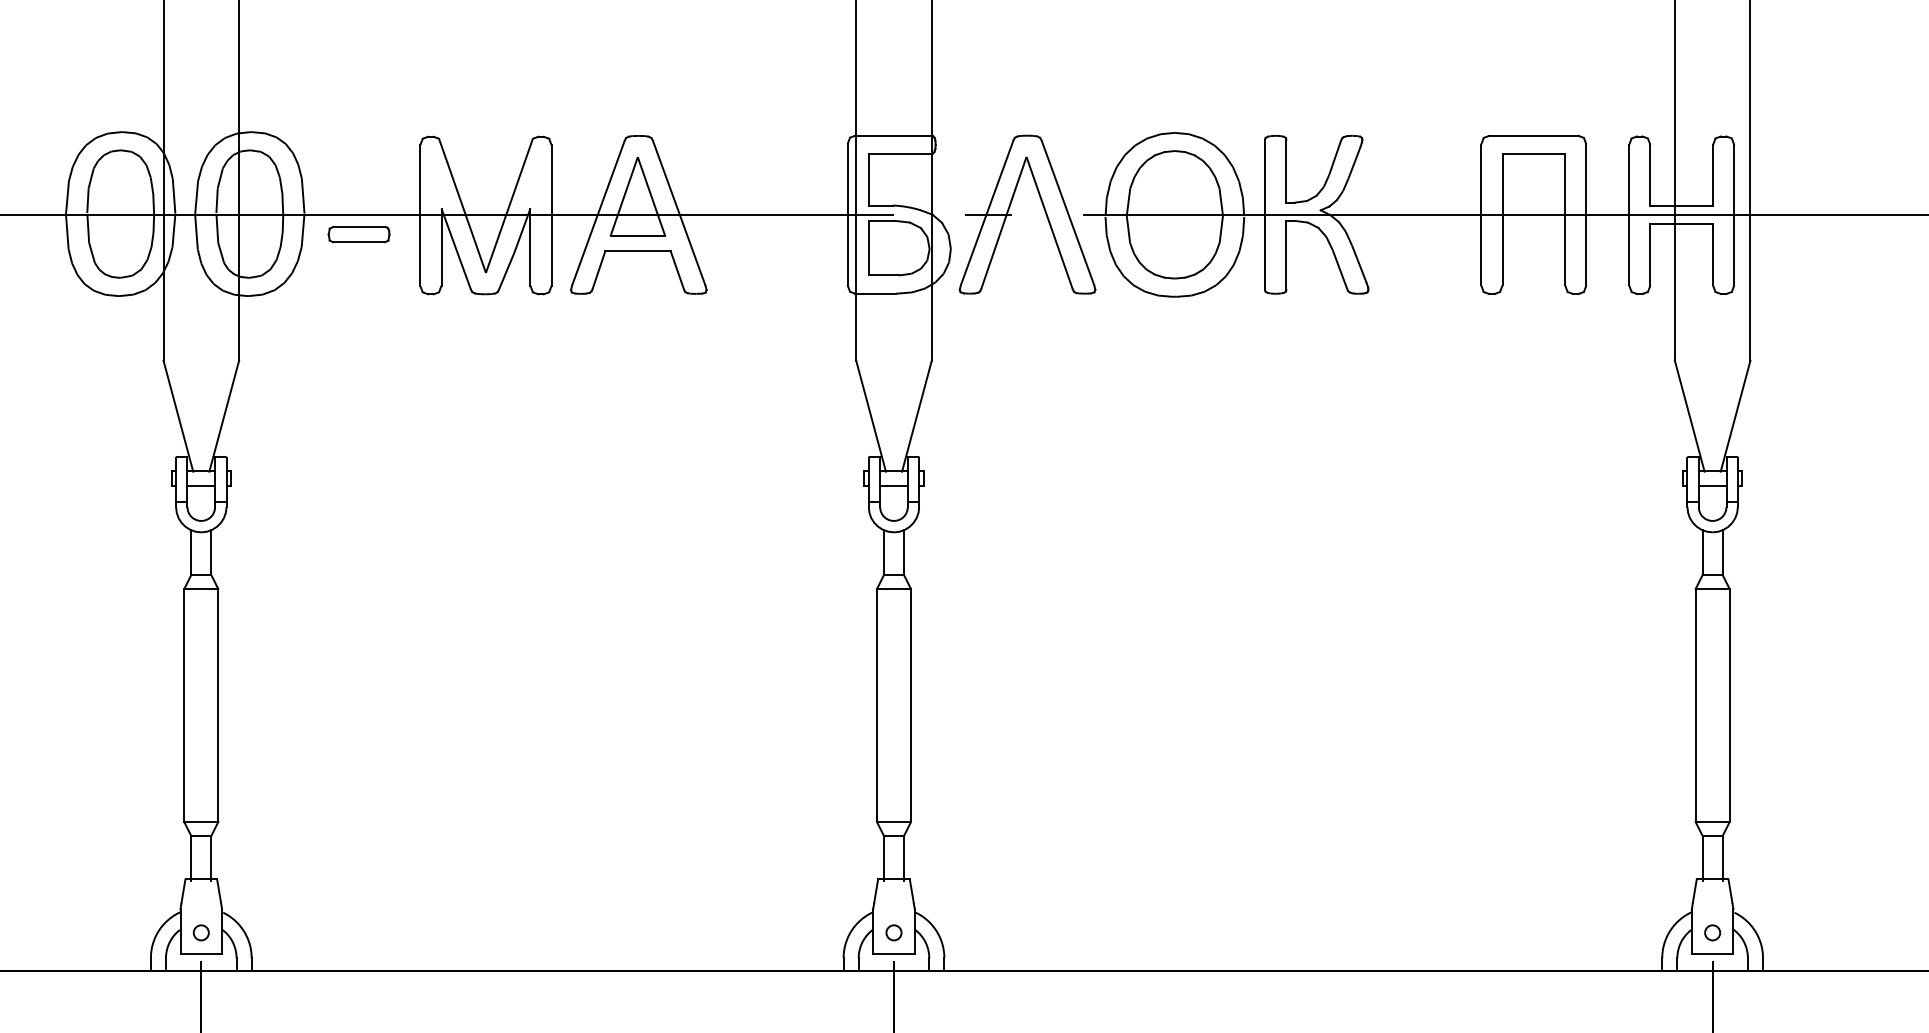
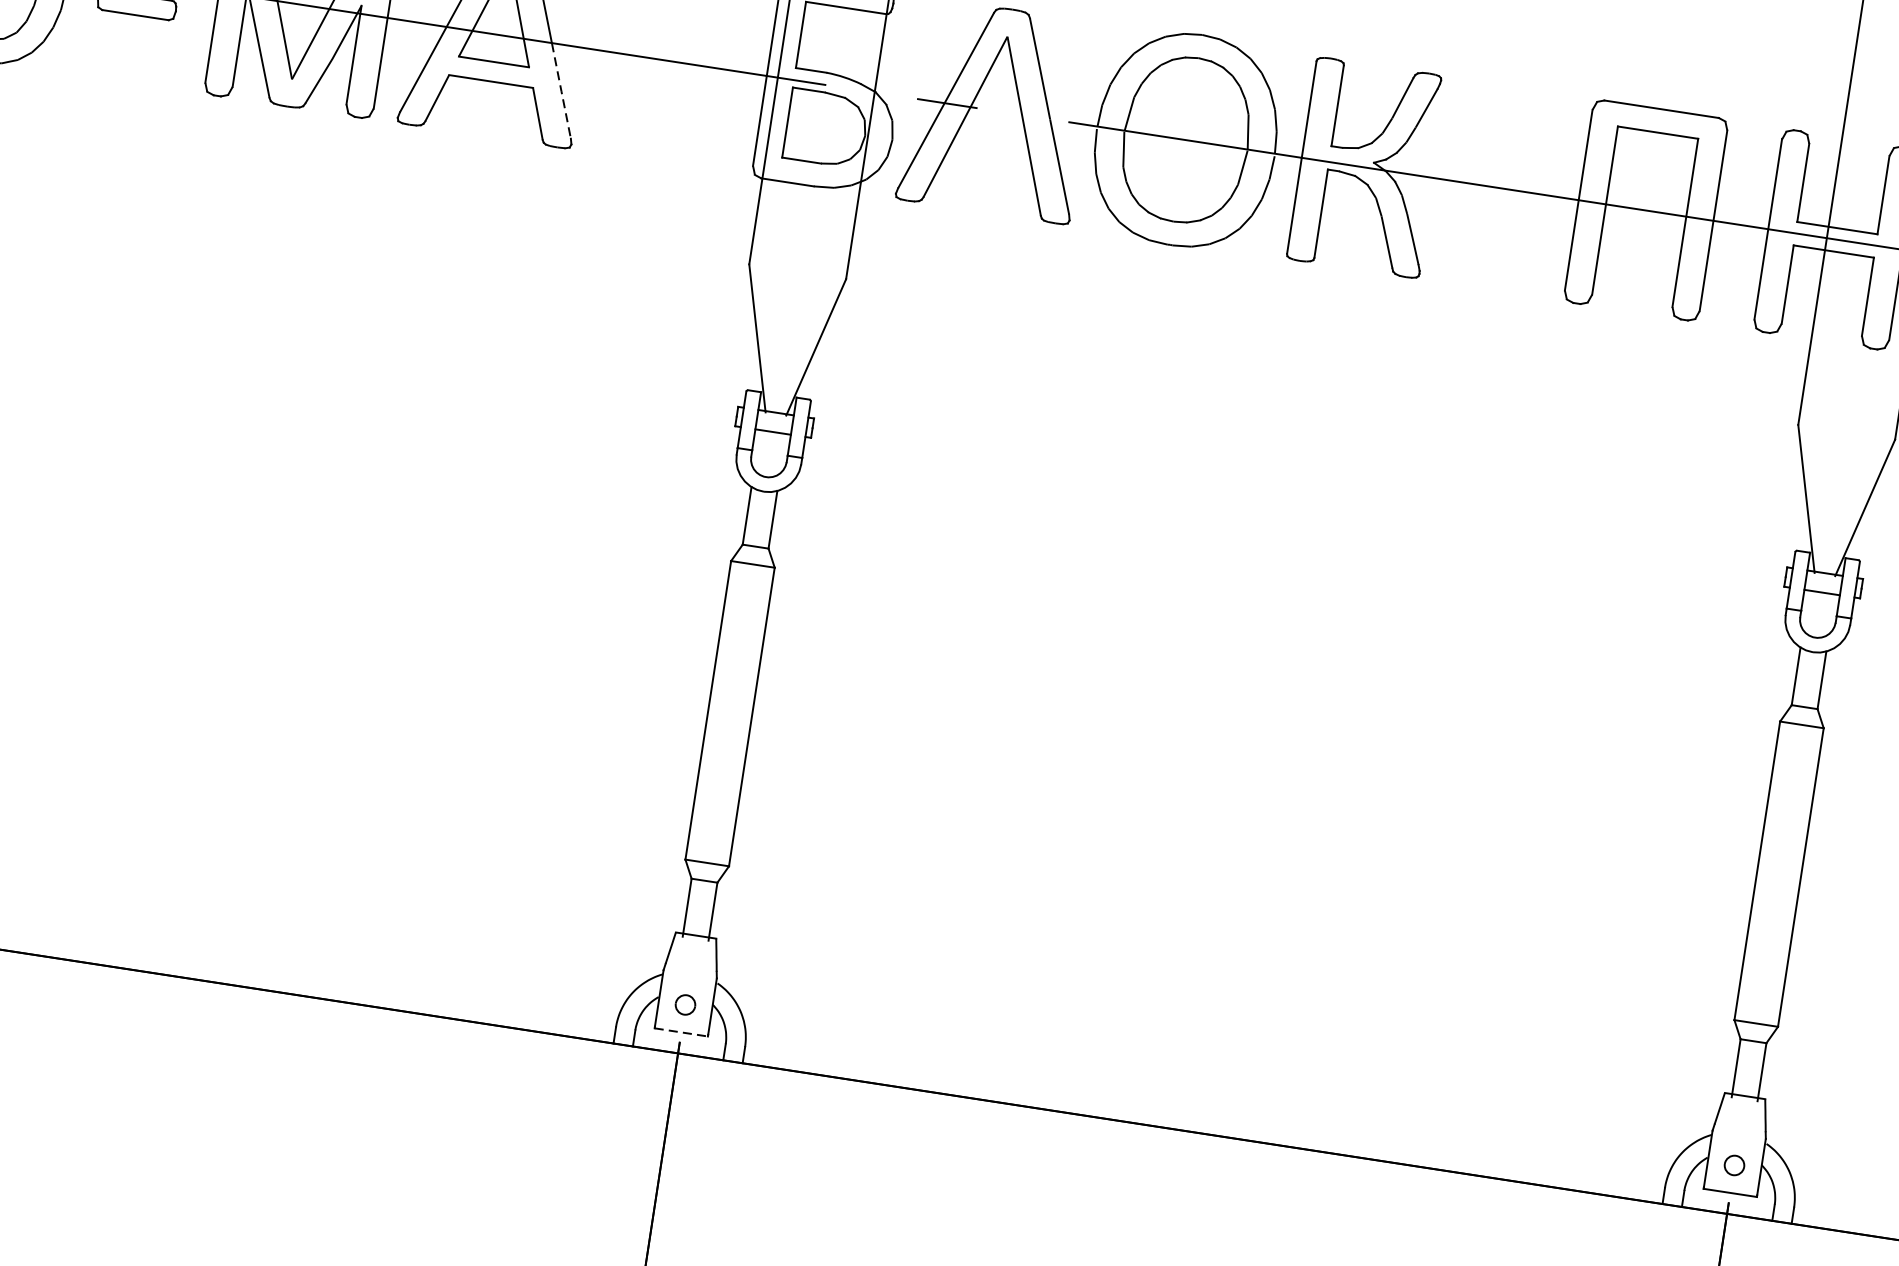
line: (692, 250) -> (561, 91), solid -> dashed
line: (894, 954) -> (681, 1032), solid -> dashed

